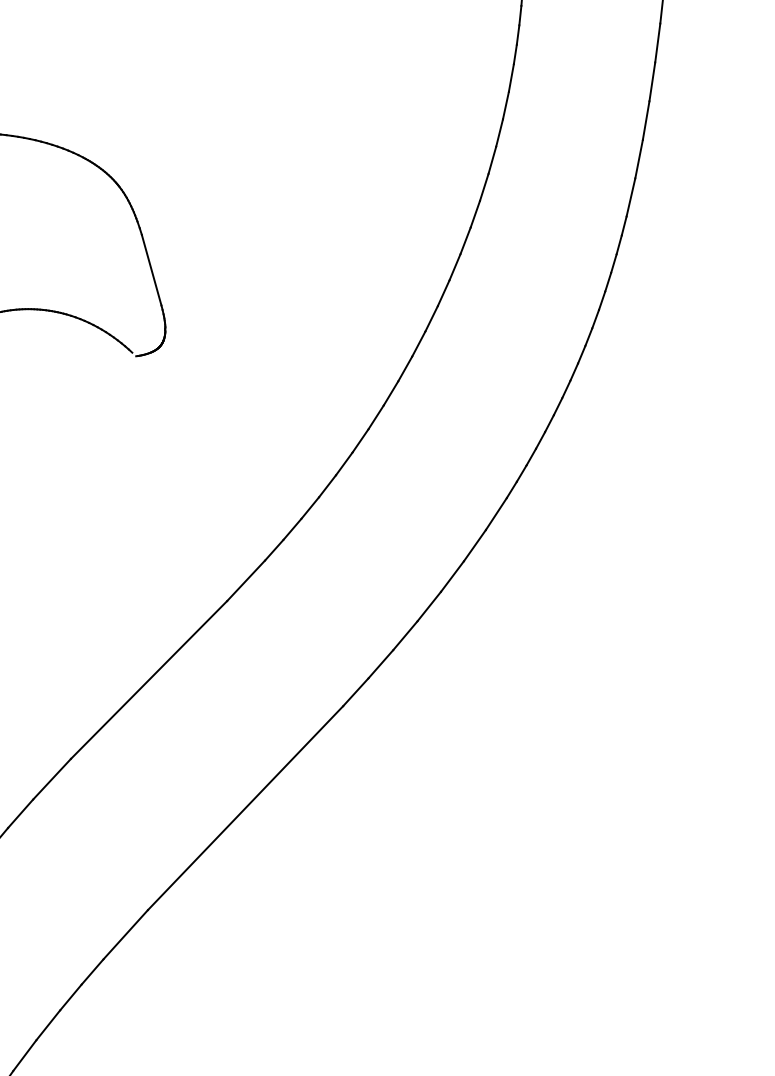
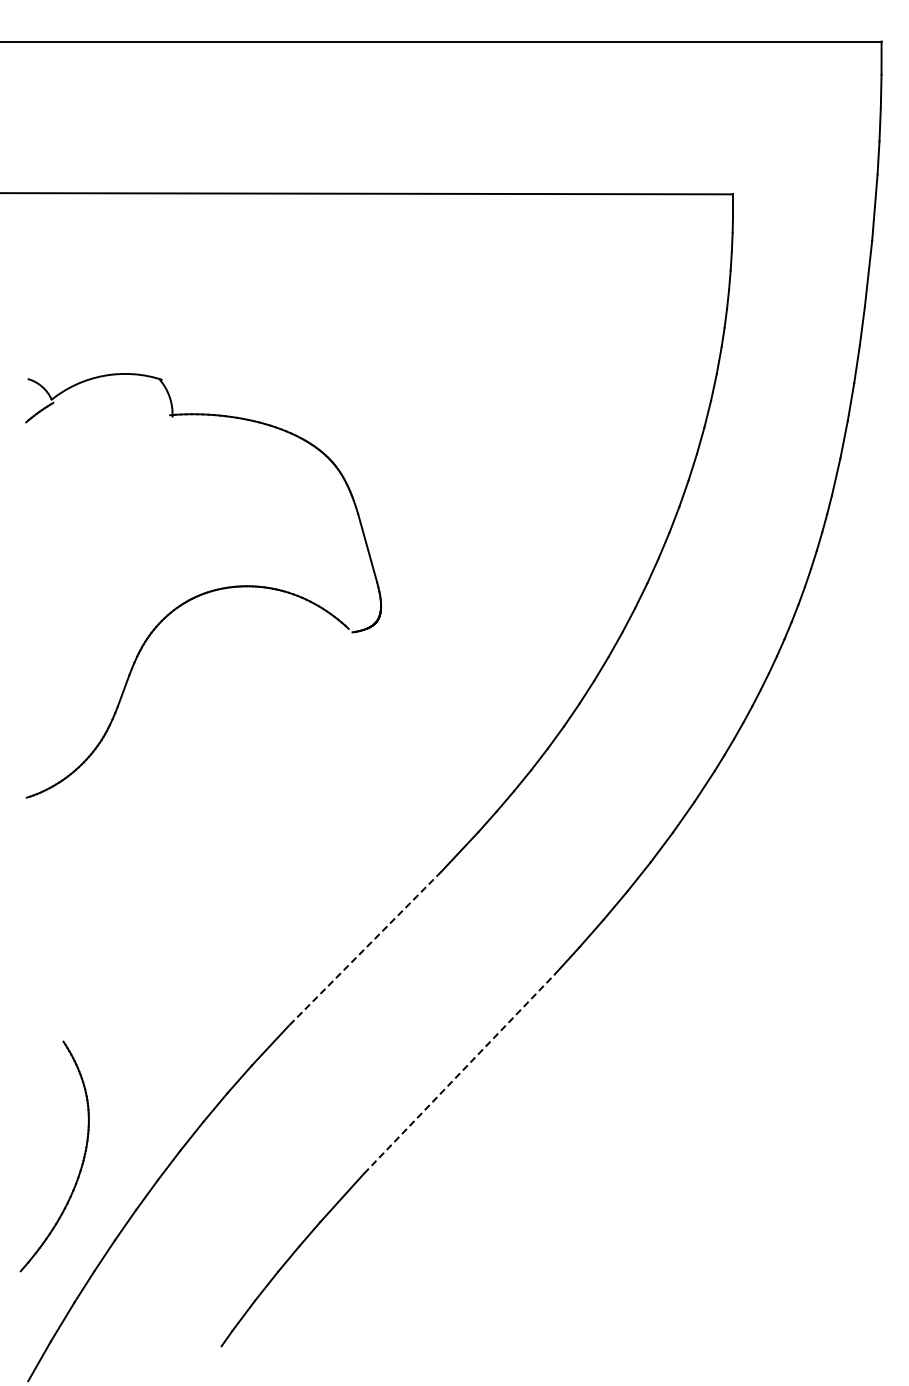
line: (149, 679) -> (365, 948), solid -> dashed
line: (245, 808) -> (459, 1074), solid -> dashed

